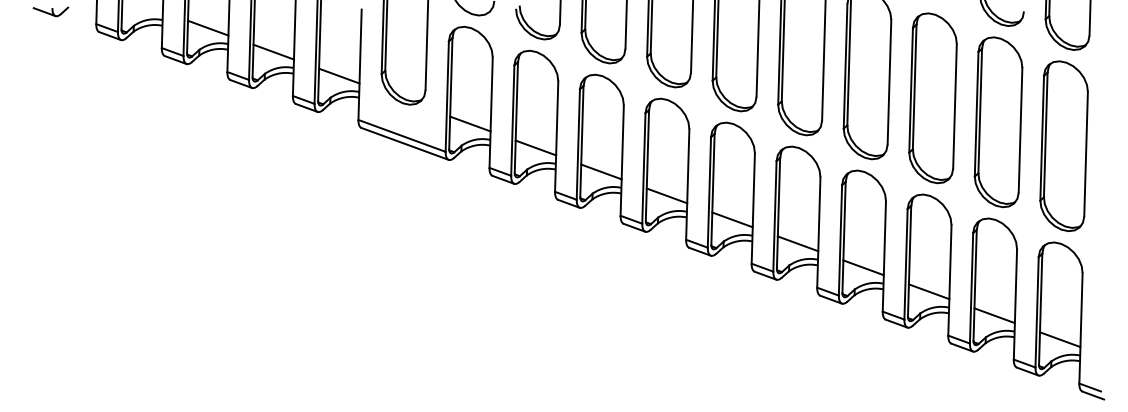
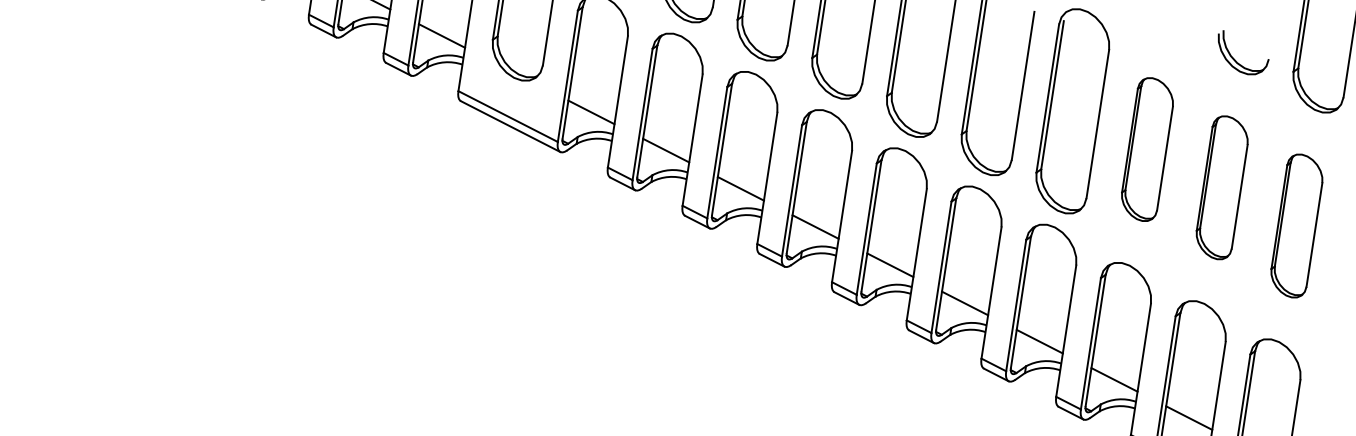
part: (932, 98) -> (1146, 149), size x0.7
part: (998, 122) -> (1222, 187), size x0.7
part: (1063, 146) -> (1296, 226), size x0.7

